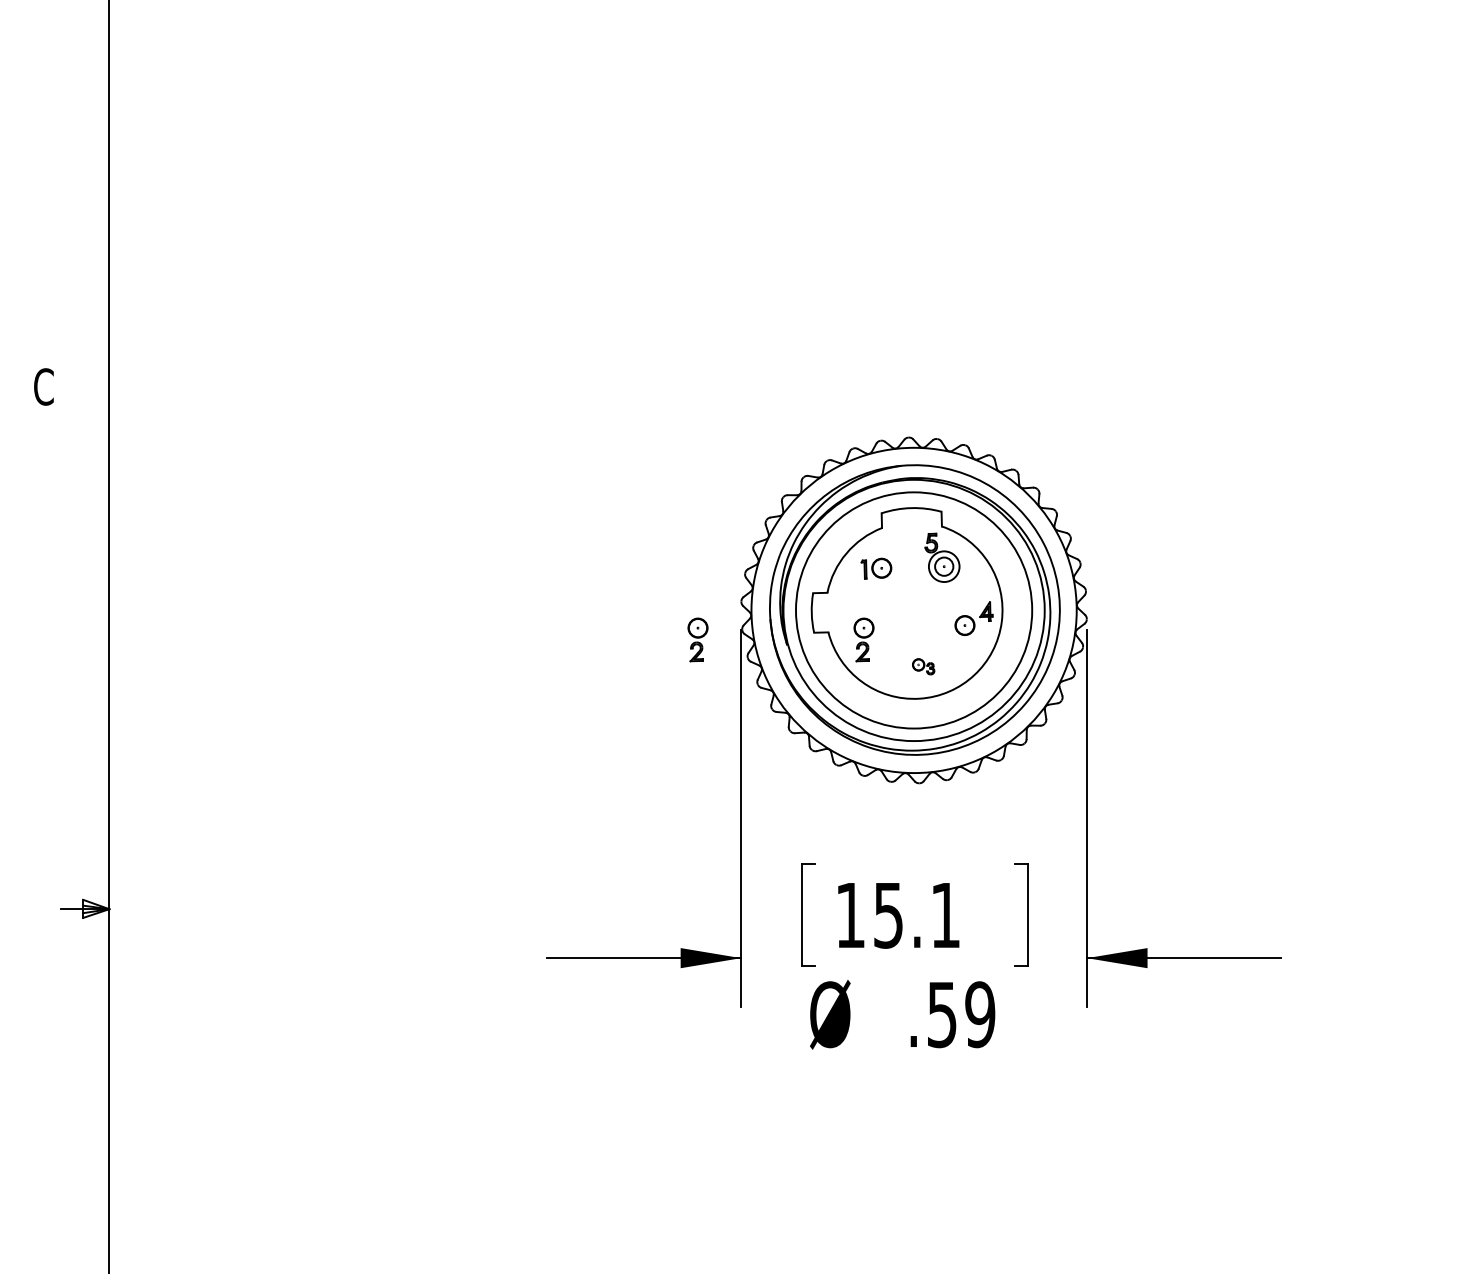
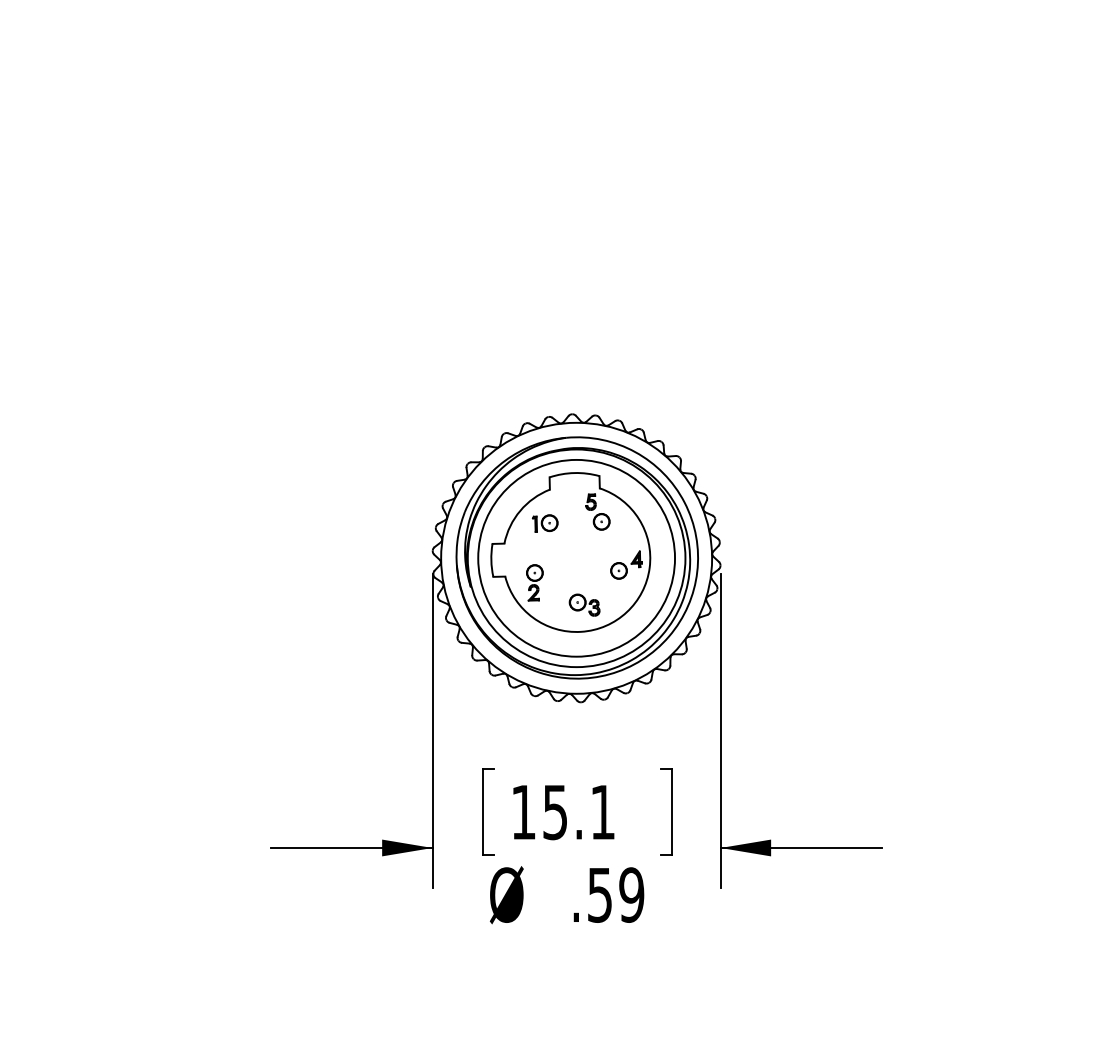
circle: (943, 566) -> (601, 521), size x0.62
part: (697, 639) -> (396, 582), removed
part: (923, 666) -> (584, 605), size x1.67

